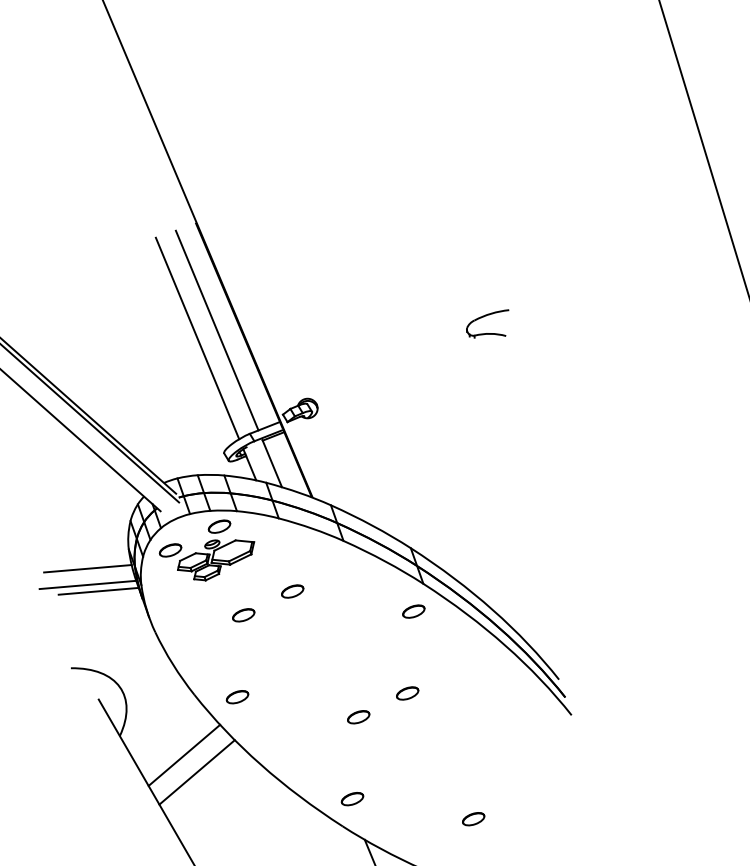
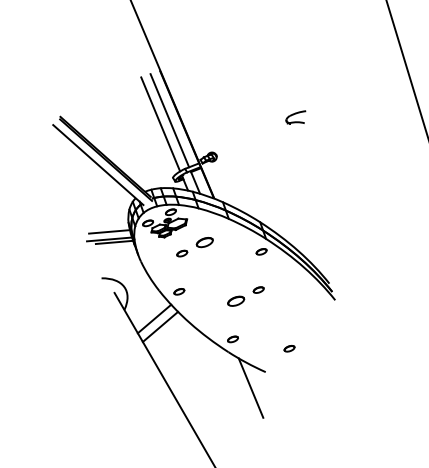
part: (293, 591) -> (205, 242), size x1.6
part: (357, 715) -> (235, 300), size x1.6

